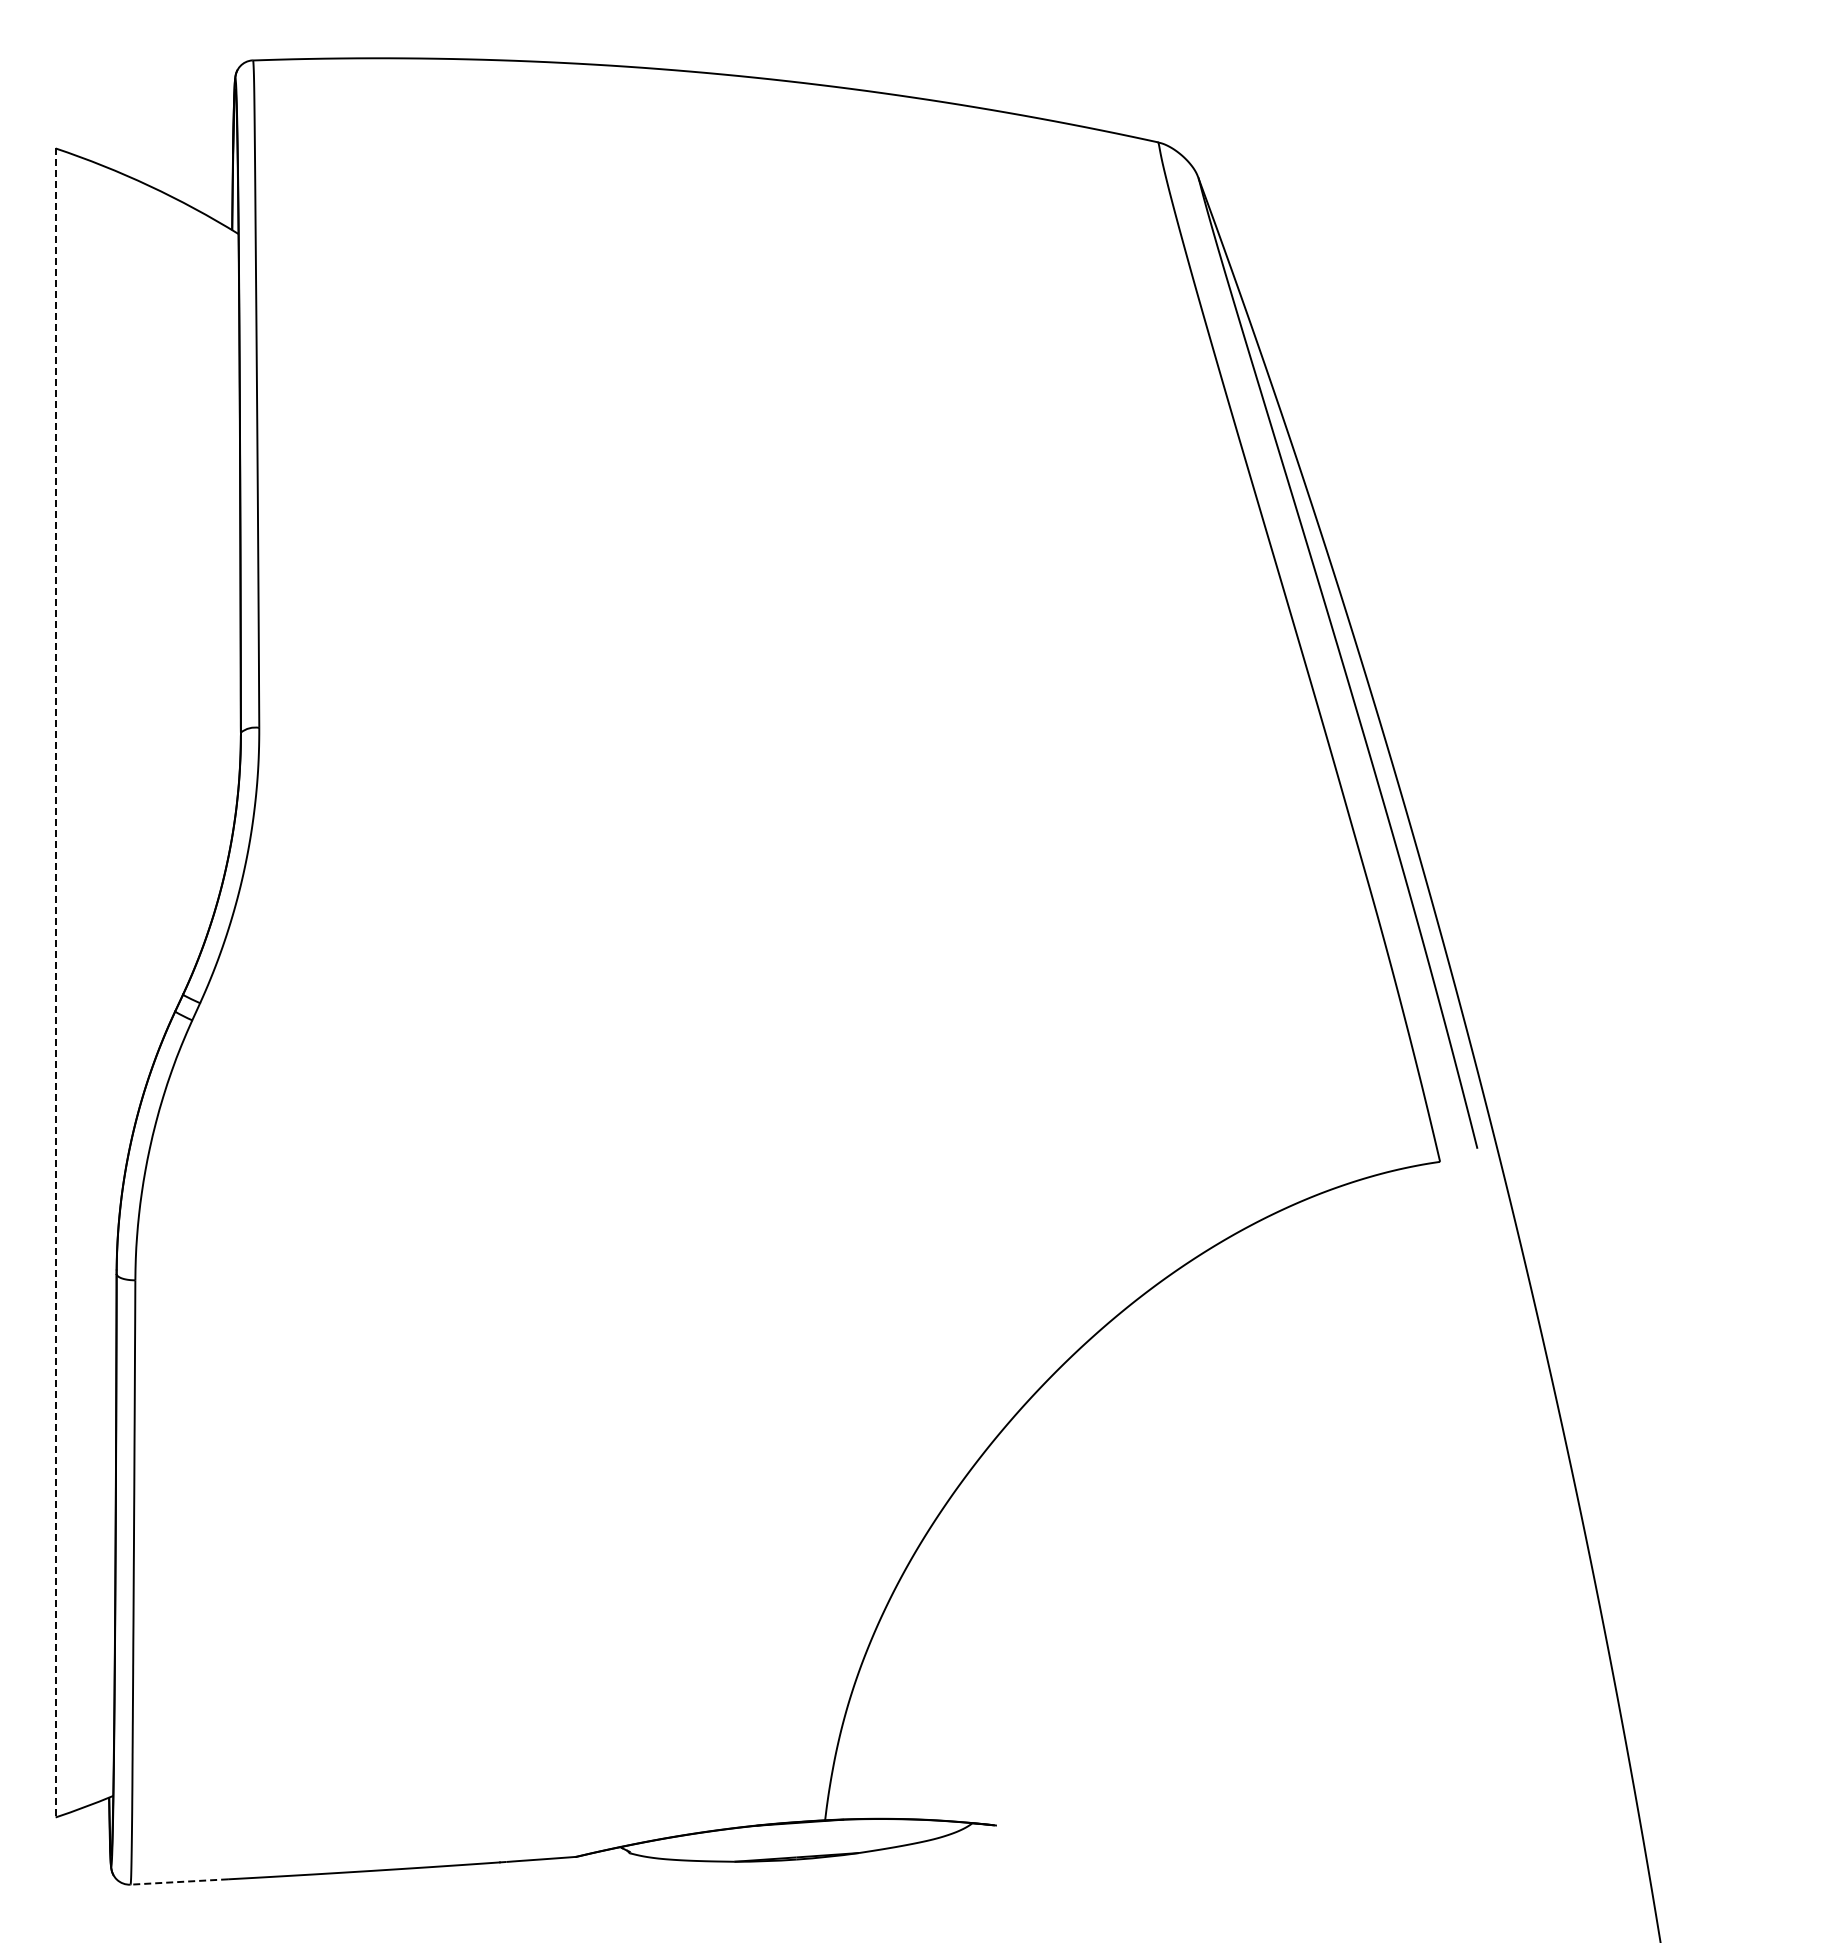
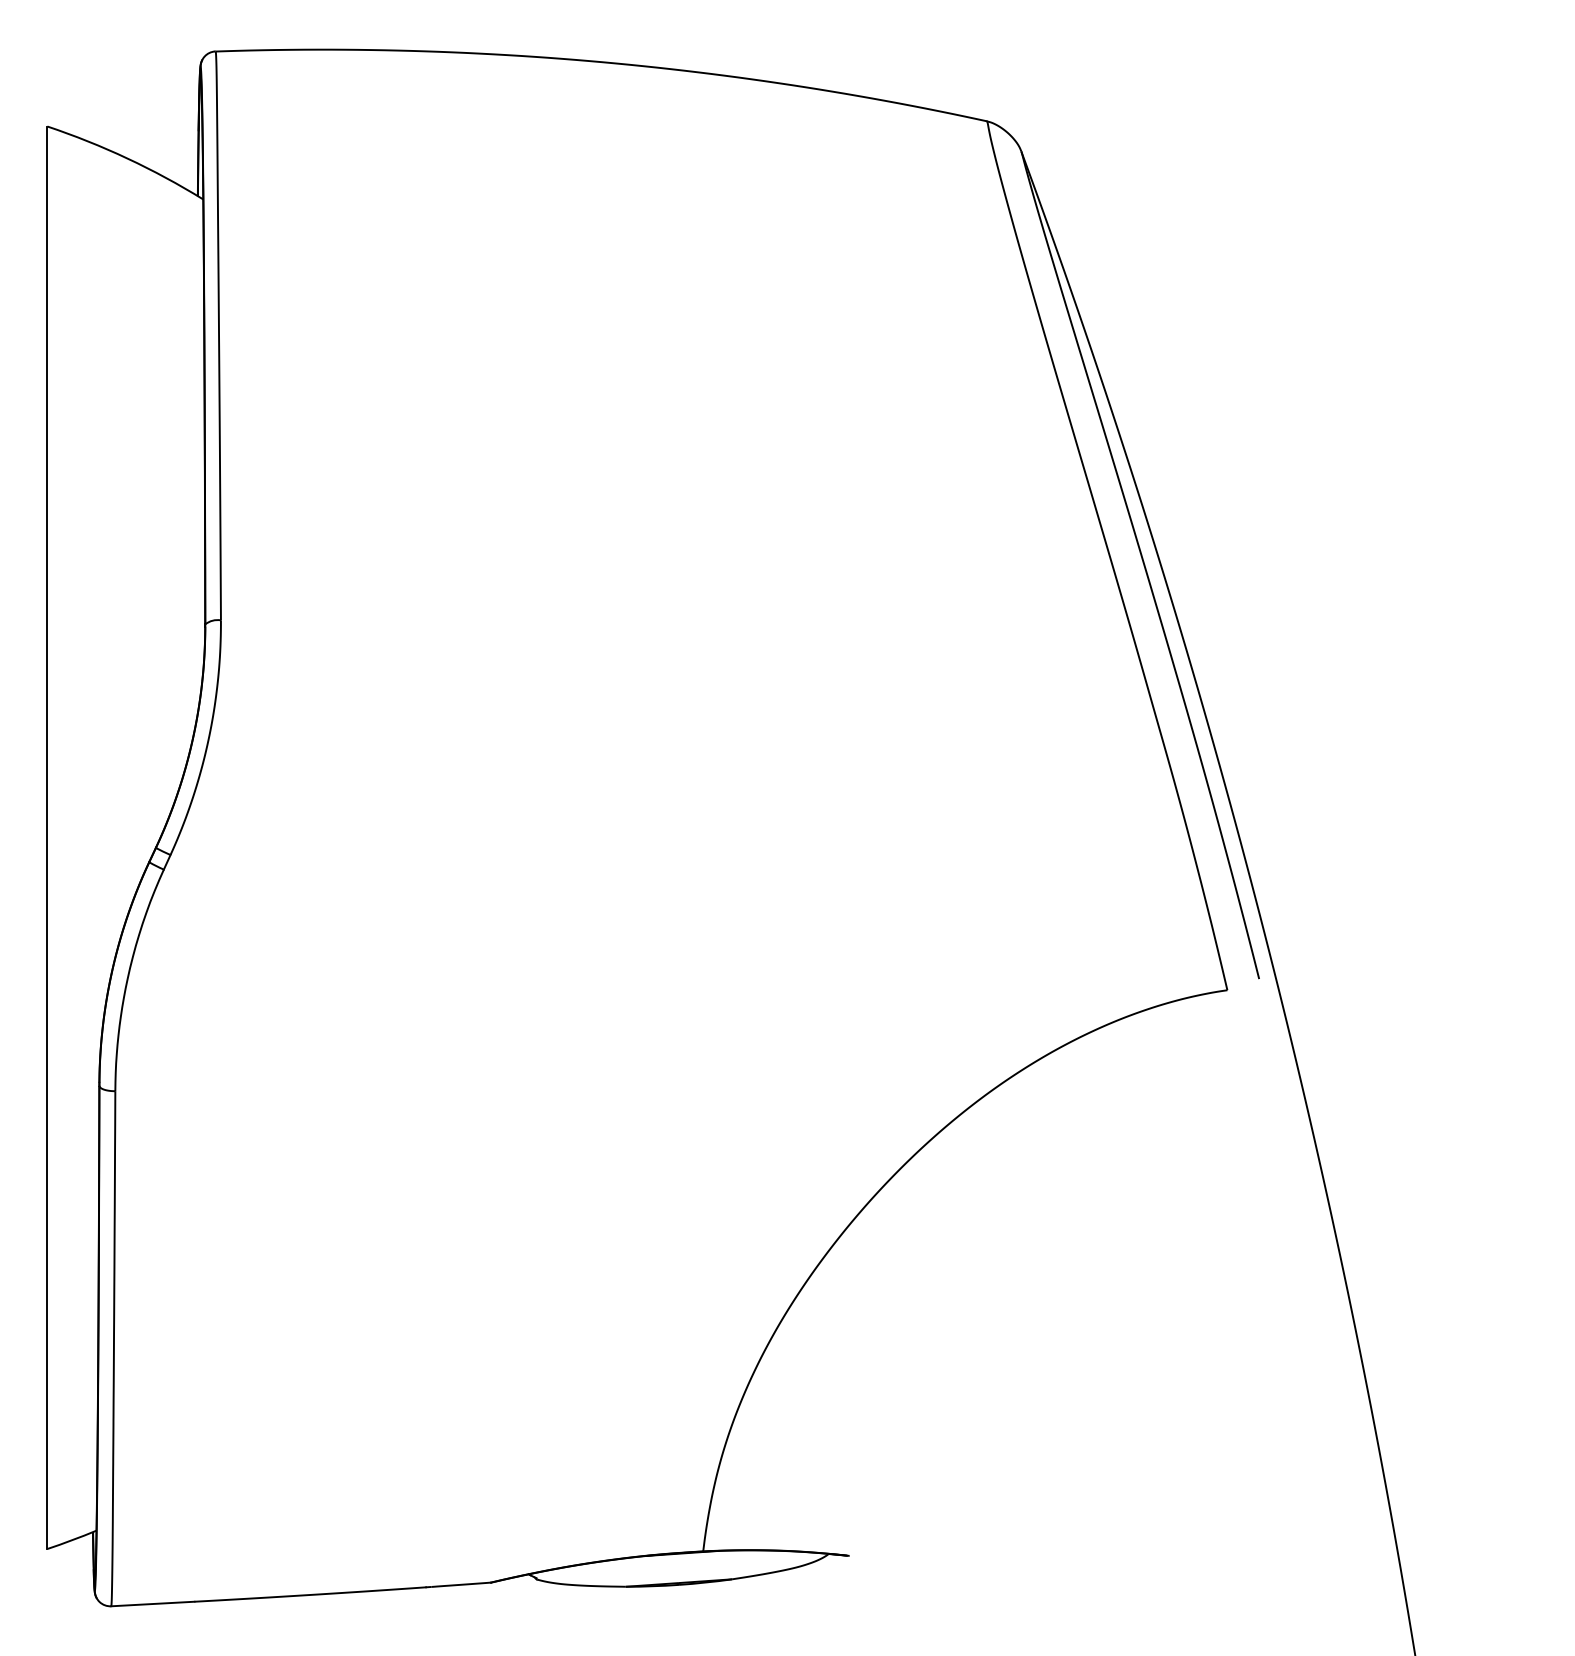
line: (55, 982) -> (47, 837), dashed -> solid
line: (179, 1882) -> (152, 1604), dashed -> solid

